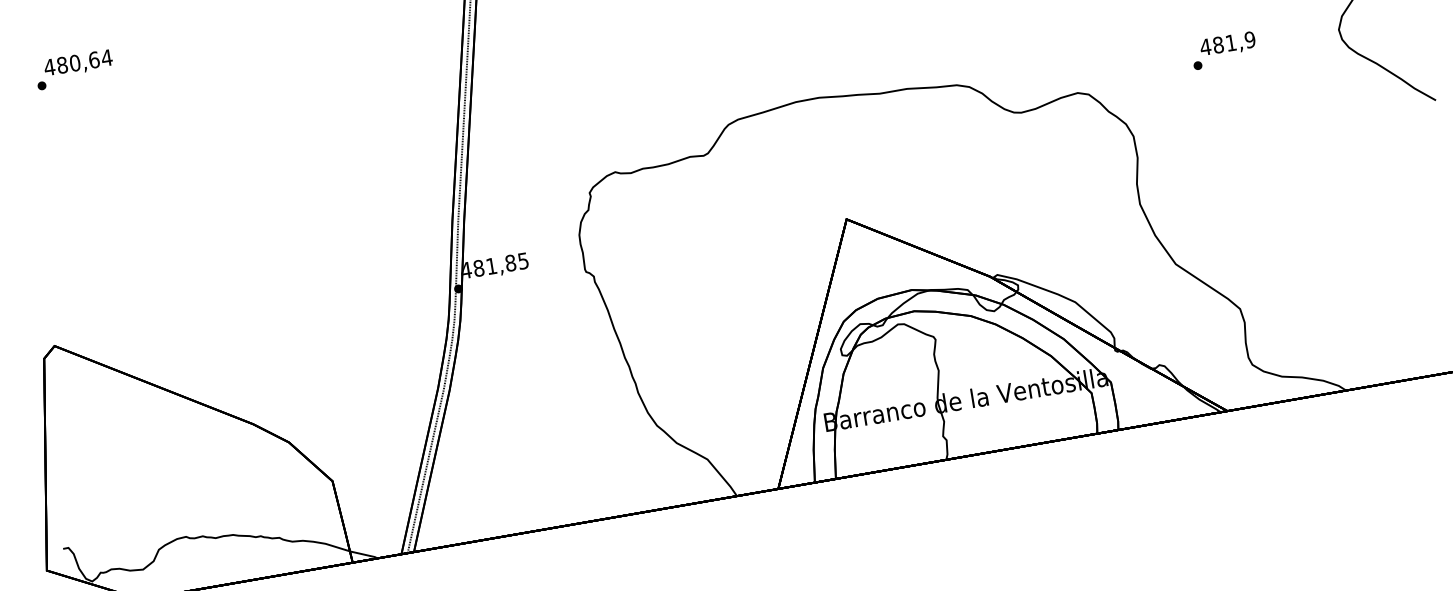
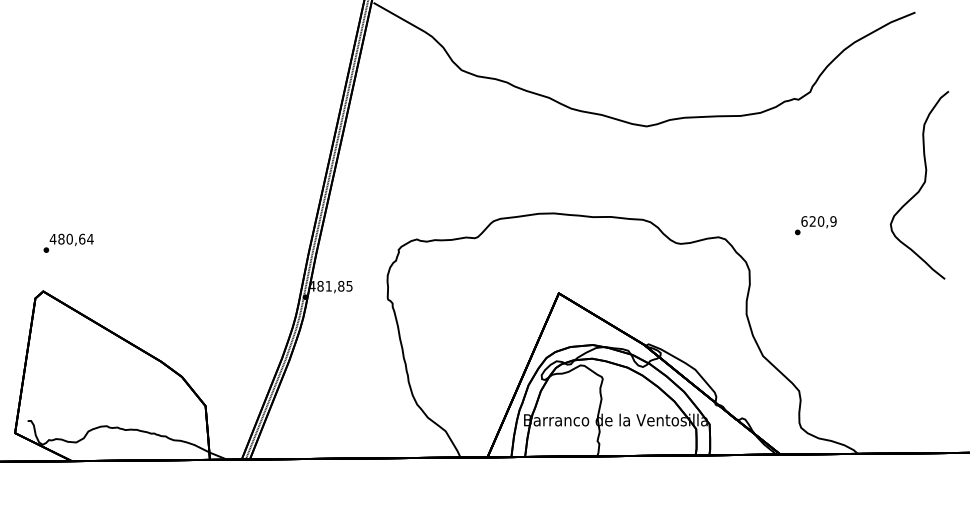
text: (1217, 45) -> (812, 221), 481,9 -> 620,9
text: (74, 68) -> (68, 242), moved

